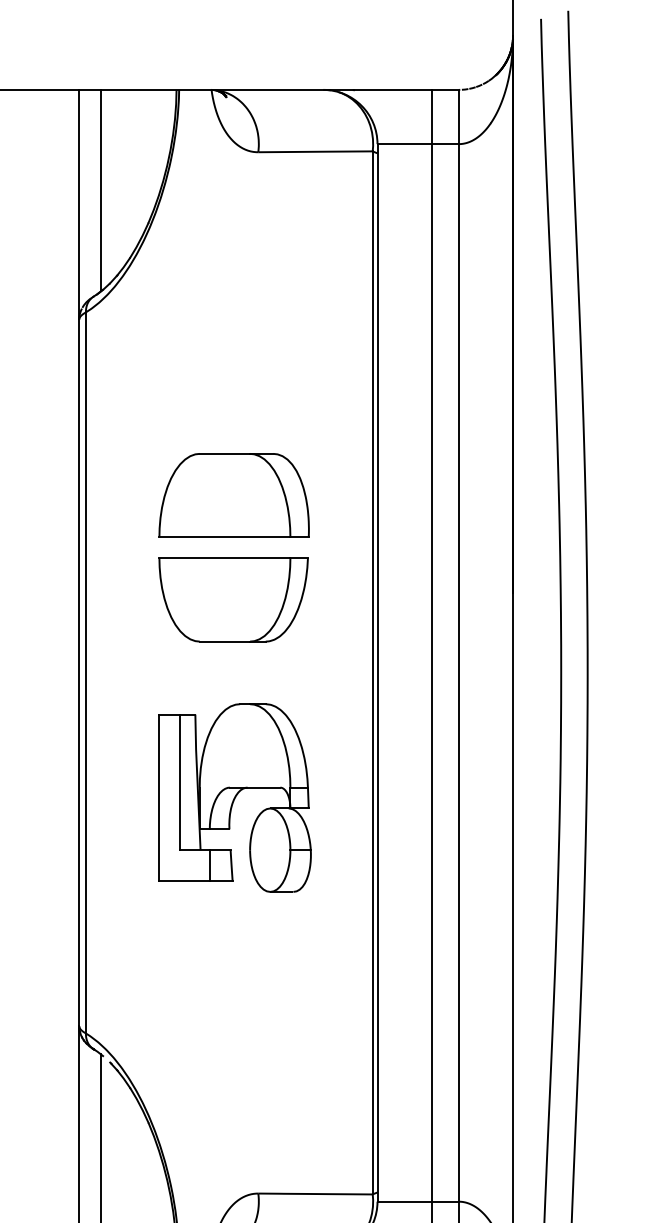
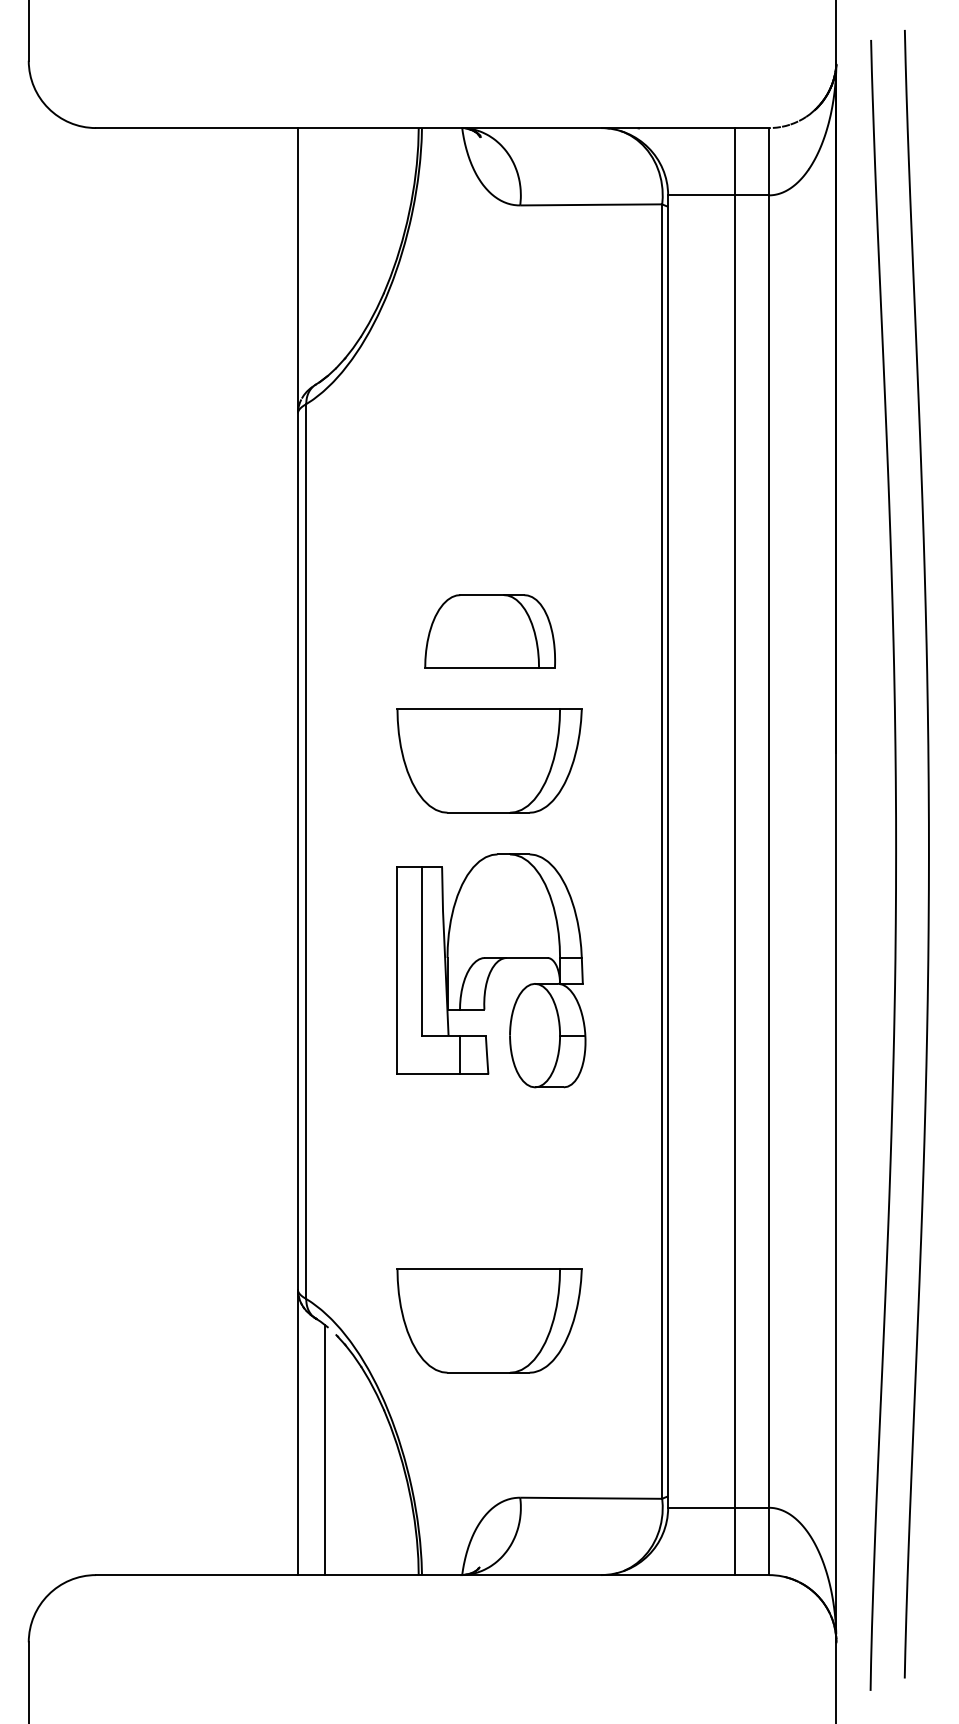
line: (100, 190) -> (324, 253), removed
part: (233, 494) -> (489, 630), size x0.7
part: (235, 797) -> (491, 970), moved
part: (233, 1050) -> (489, 1320), added

